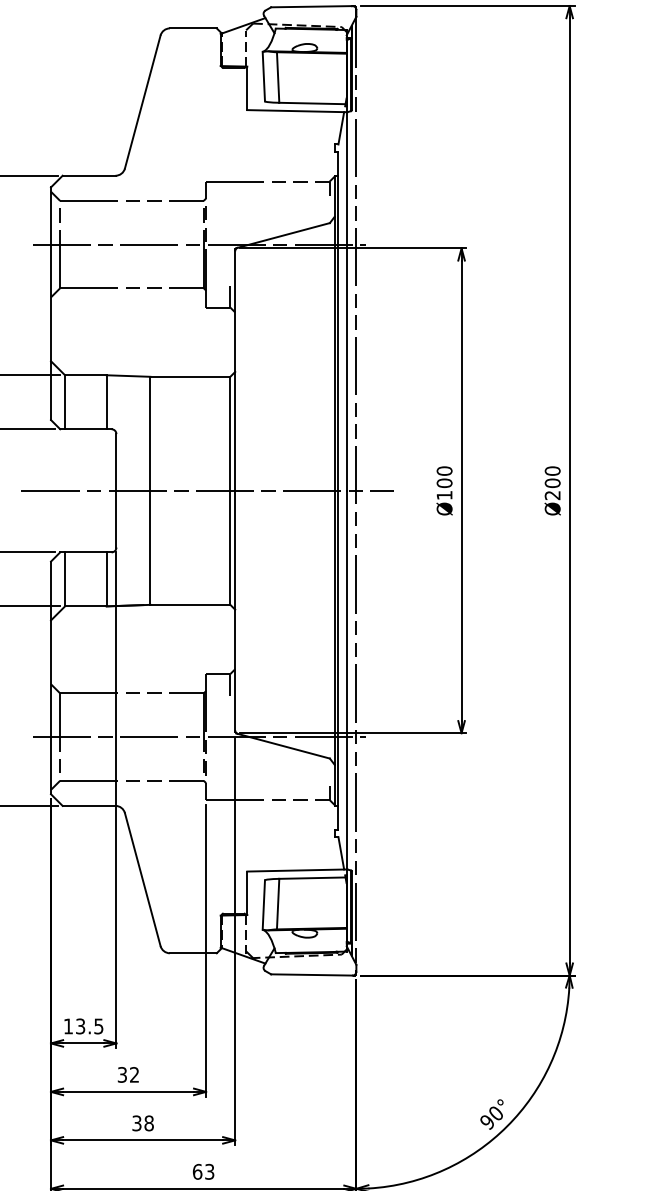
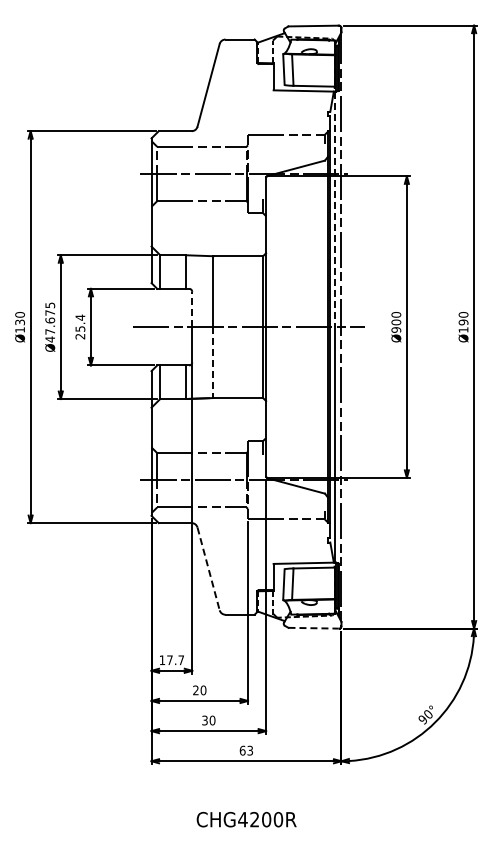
line: (346, 301) -> (335, 209), solid -> dashed
line: (116, 462) -> (192, 309), solid -> dashed
text: (552, 488) -> (463, 325), Ø200 -> Ø190
text: (444, 494) -> (396, 329), Ø100 -> Ø900
line: (150, 549) -> (213, 363), solid -> dashed
line: (142, 878) -> (208, 568), solid -> dashed
line: (313, 975) -> (314, 628), solid -> dashed
text: (89, 1026) -> (175, 660), 13.5 -> 17.7
text: (128, 1075) -> (199, 690), 32 -> 20
text: (149, 1123) -> (212, 720), 38 -> 30

